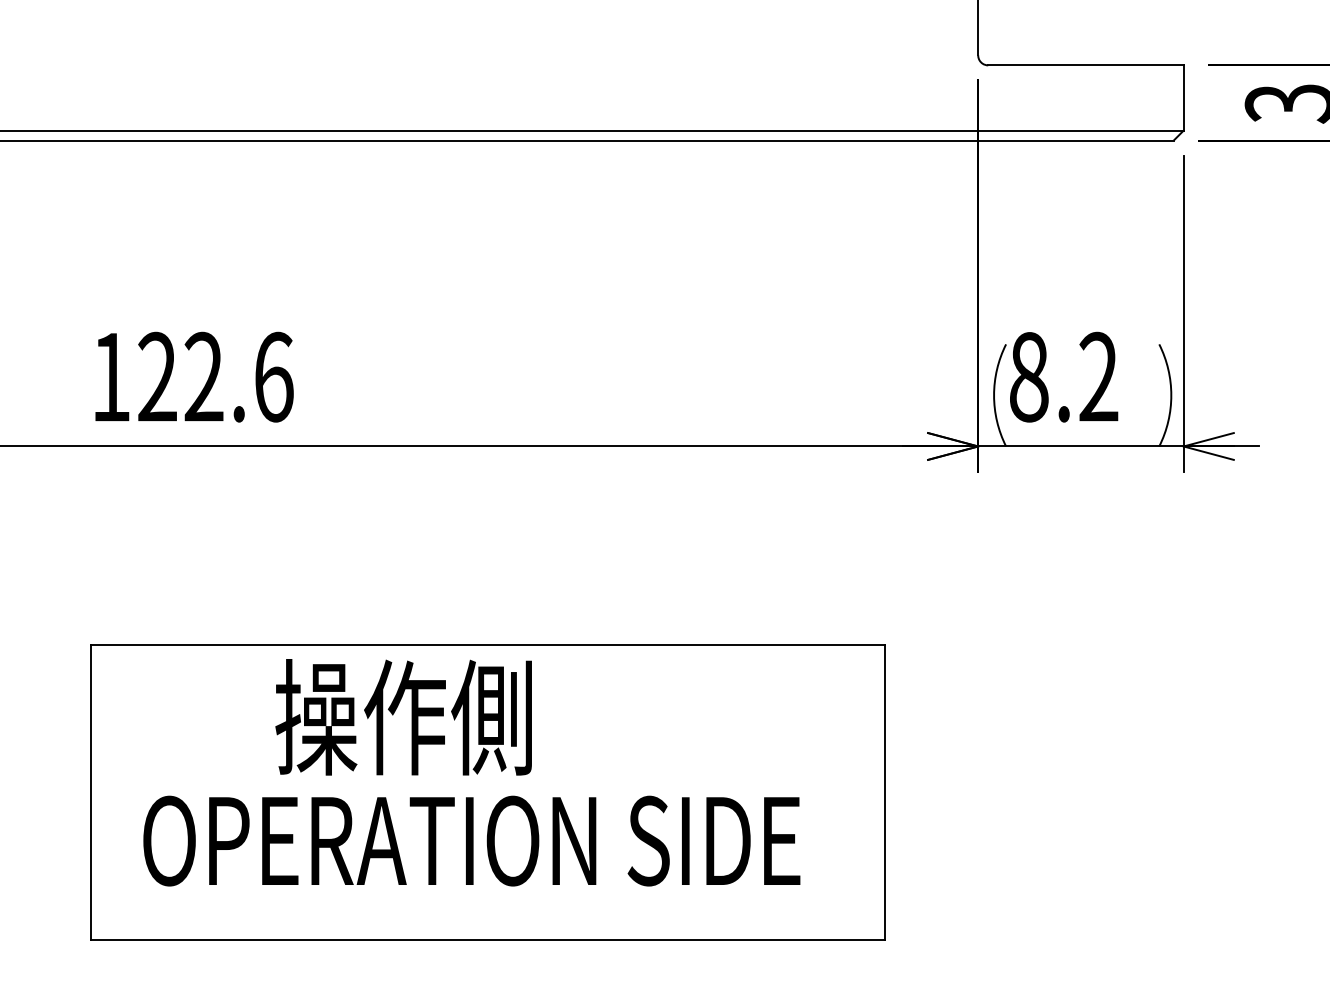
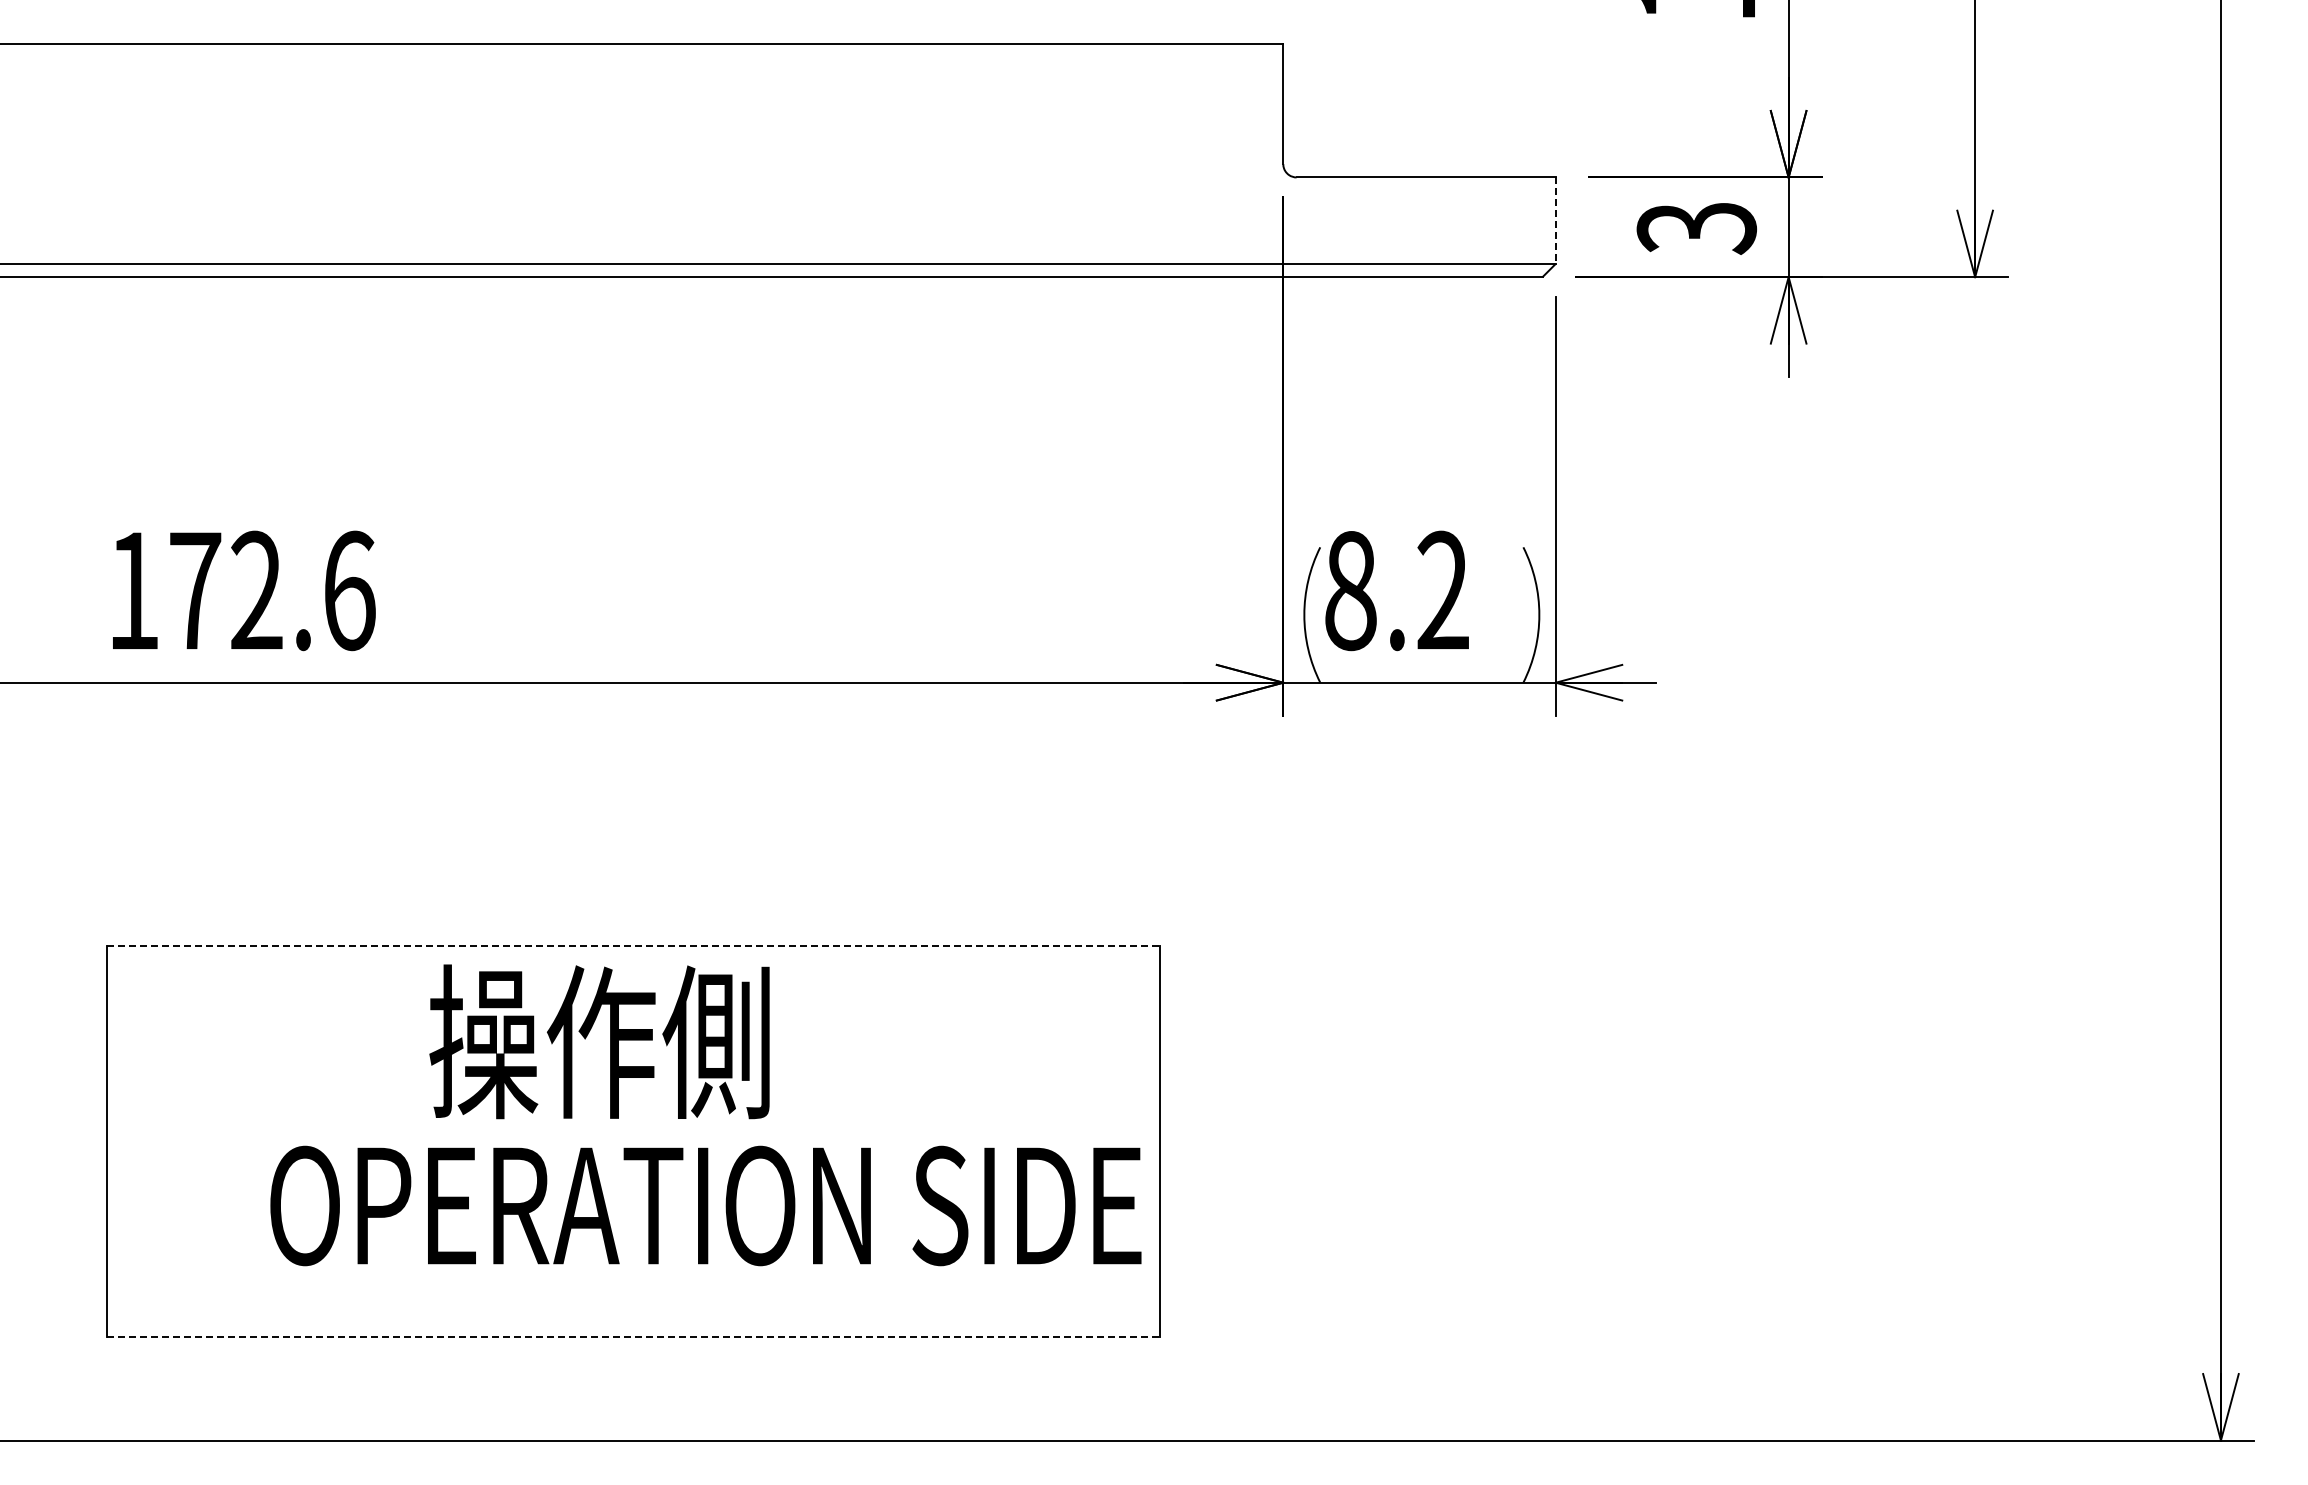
line: (1183, 98) -> (1555, 221), solid -> dashed
text: (157, 376) -> (195, 589), 122.6 -> 172.6
line: (488, 645) -> (633, 946), solid -> dashed
text: (403, 717) -> (599, 1041), moved
text: (471, 840) -> (705, 1205), moved
line: (488, 939) -> (633, 1336), solid -> dashed

